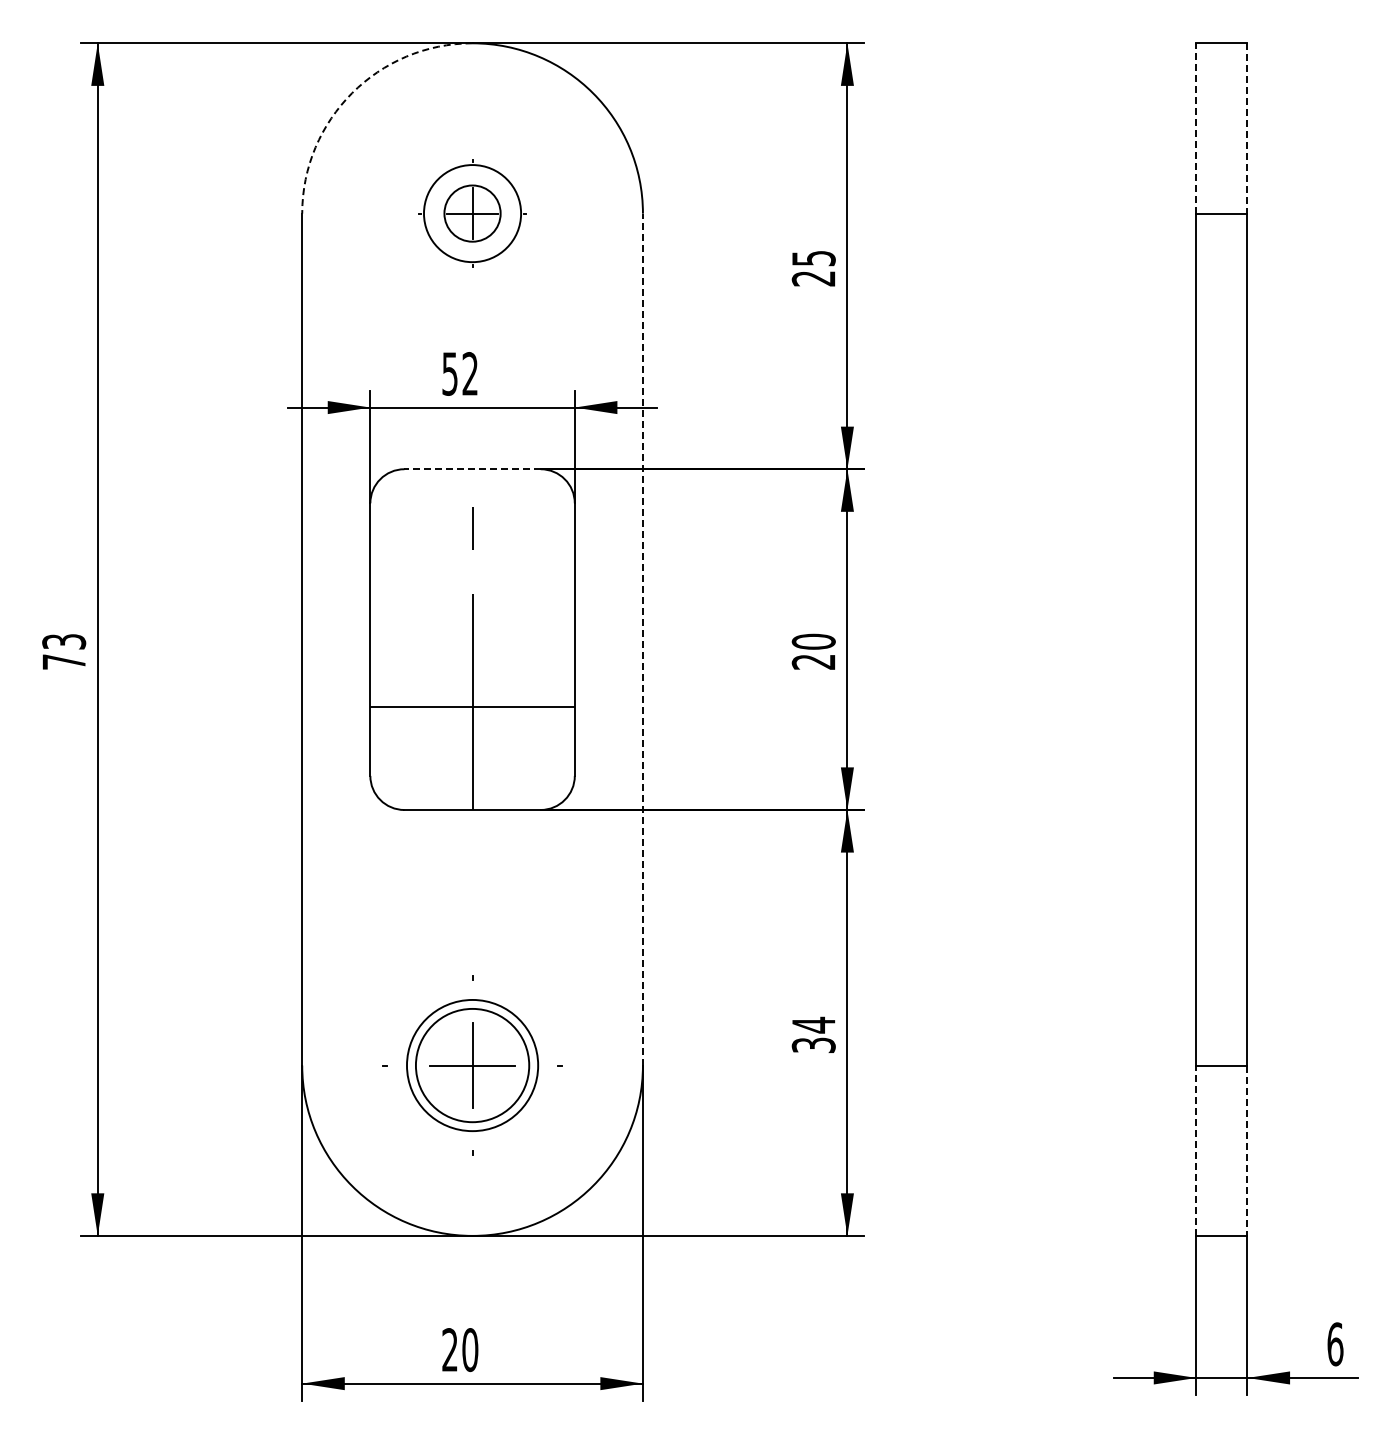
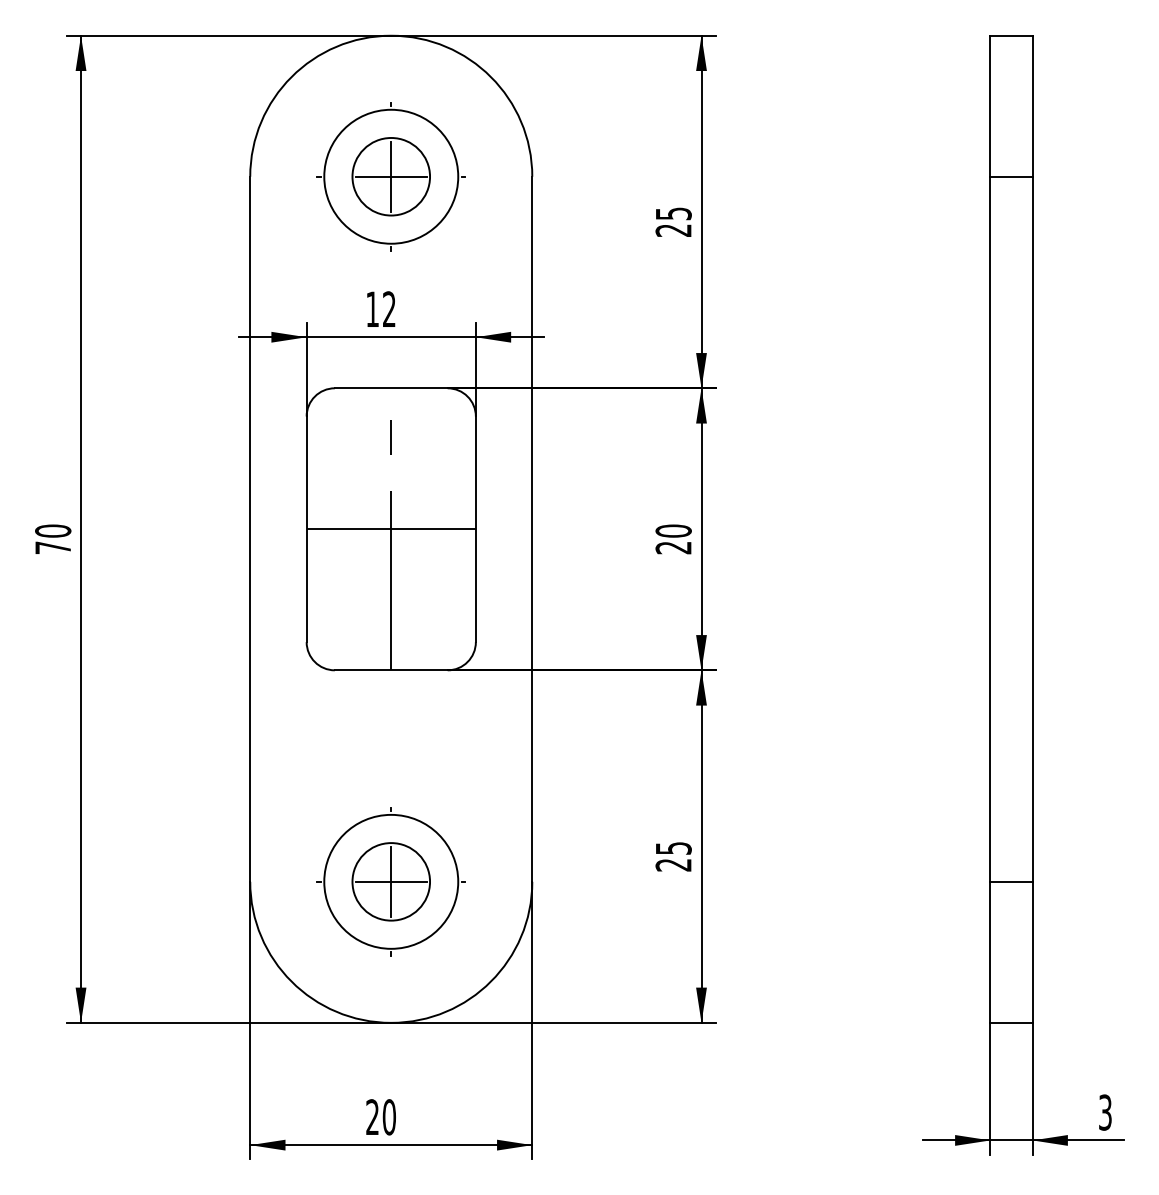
arc: (352, 93) -> (291, 77), dashed -> solid
line: (1196, 128) -> (990, 106), dashed -> solid
line: (1247, 129) -> (1032, 107), dashed -> solid
part: (472, 213) -> (391, 176), size x1.67
text: (449, 373) -> (372, 309), 52 -> 12
line: (472, 469) -> (391, 388), dashed -> solid
line: (642, 639) -> (531, 529), dashed -> solid
text: (64, 641) -> (53, 530), 73 -> 70
line: (472, 706) -> (391, 529), moved
text: (813, 1034) -> (673, 856), 34 -> 25
circle: (472, 1065) -> (391, 881), size x0.71
circle: (472, 1065) -> (391, 881), size x1.43
line: (1196, 1150) -> (990, 952), dashed -> solid
line: (1247, 1151) -> (1032, 952), dashed -> solid
text: (1335, 1344) -> (1105, 1112), 6 -> 3

